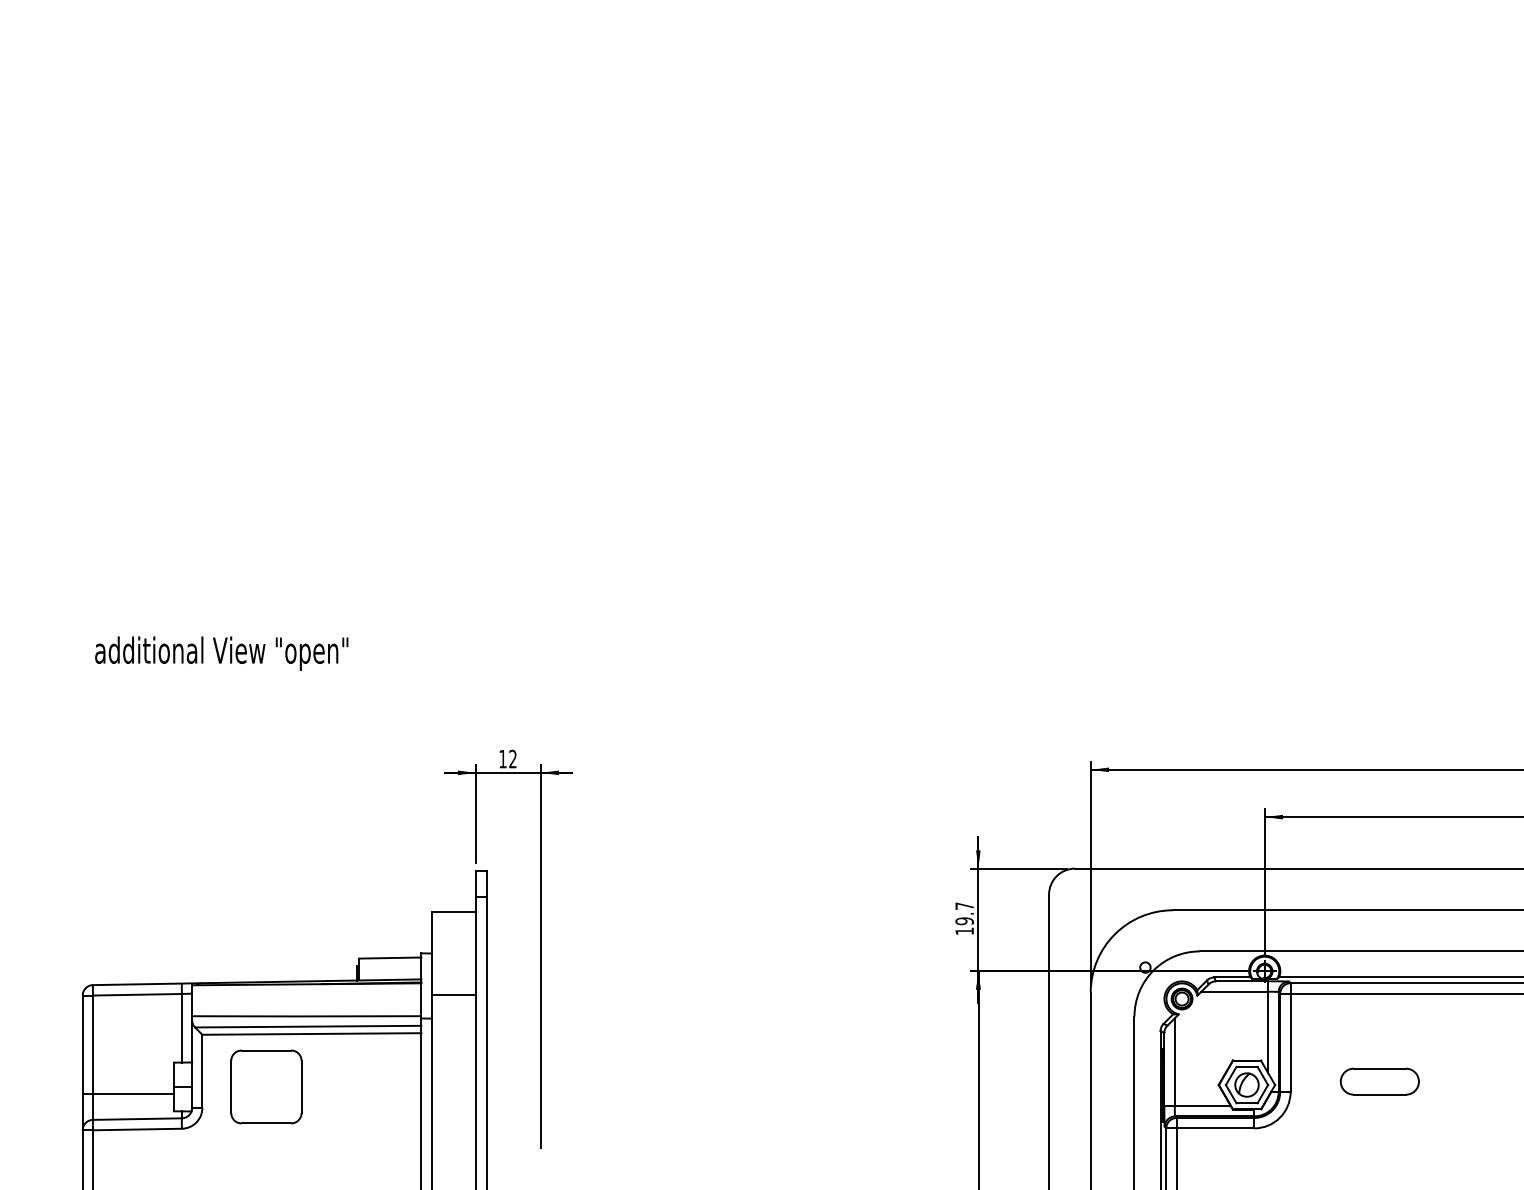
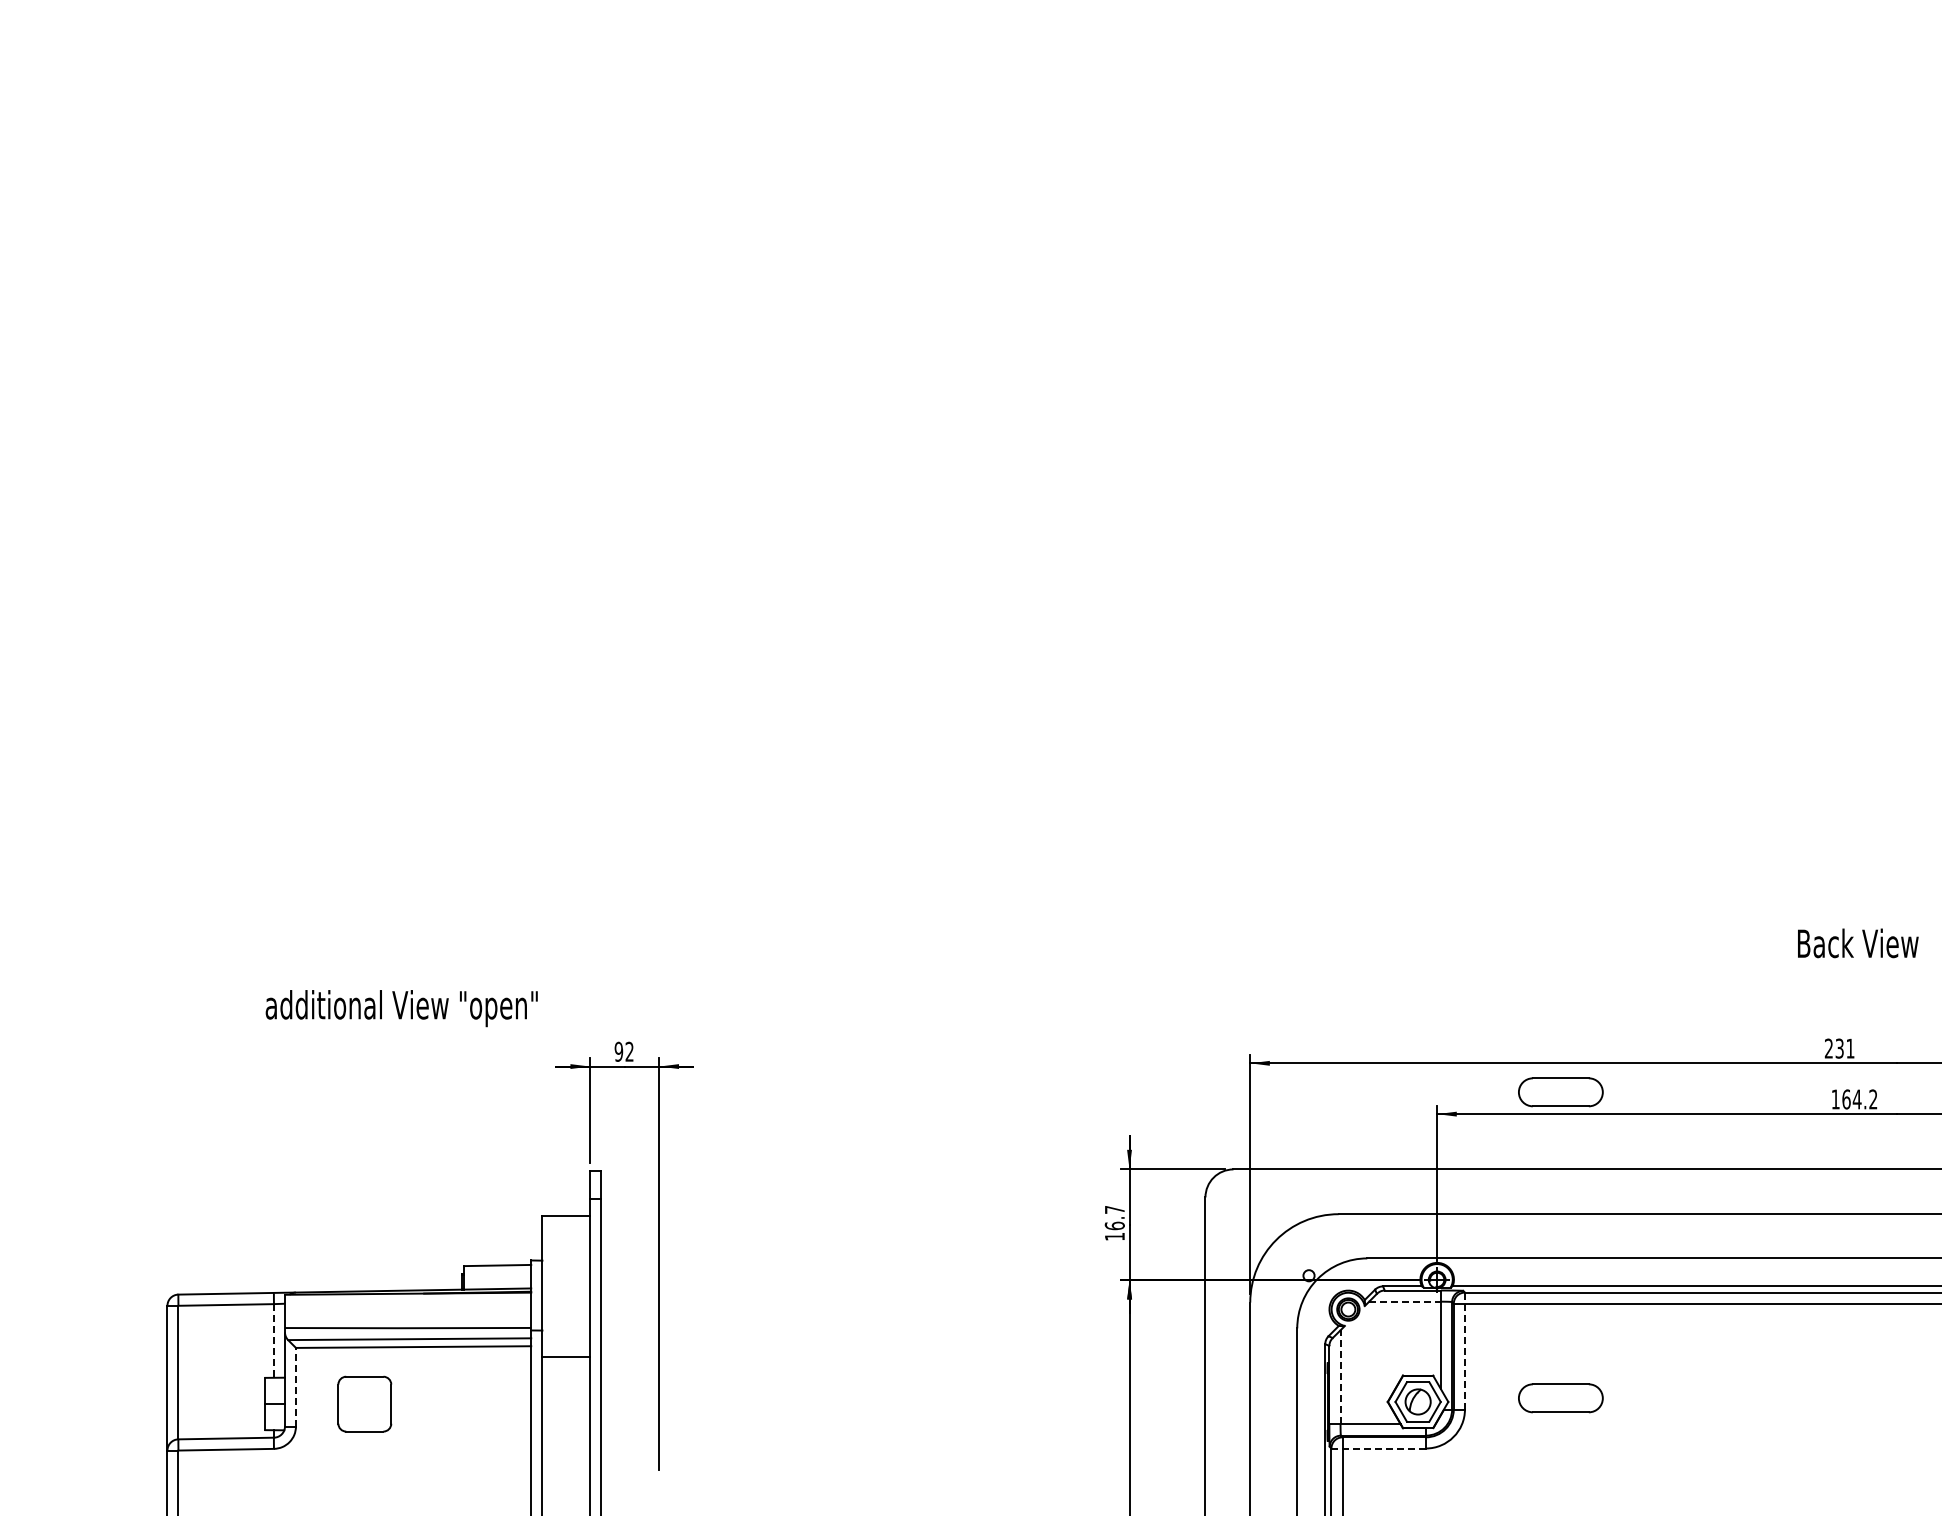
text: (221, 653) -> (401, 1008), moved
text: (502, 758) -> (618, 1051), 12 -> 92
part: (1379, 796) -> (1560, 1092), added
text: (964, 920) -> (1114, 1225), 19.7 -> 16.7
line: (1235, 991) -> (1405, 1301), solid -> dashed
line: (454, 994) -> (566, 1356), moved
line: (181, 1027) -> (273, 1340), solid -> dashed
line: (1290, 1037) -> (1464, 1350), solid -> dashed
line: (1174, 1061) -> (1340, 1376), solid -> dashed
line: (201, 1070) -> (295, 1386), solid -> dashed
part: (266, 1087) -> (364, 1404), size x0.7
line: (128, 1093) -> (216, 1411), removed
line: (1211, 1128) -> (1379, 1448), solid -> dashed

